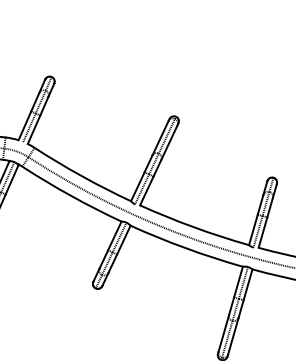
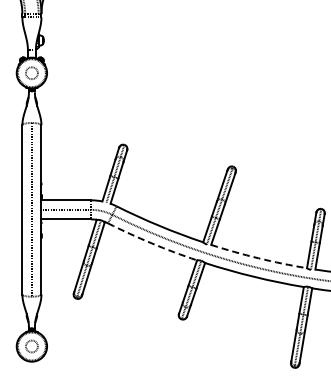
arc: (70, 195) -> (151, 243), solid -> dashed
arc: (193, 227) -> (258, 258), solid -> dashed

